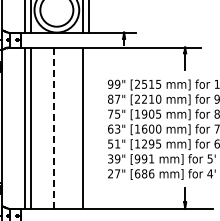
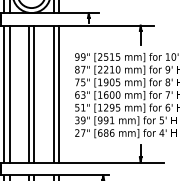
line: (59, 127) -> (33, 93), added
line: (88, 127) -> (58, 93), added
line: (53, 128) -> (28, 94), dashed -> solid

